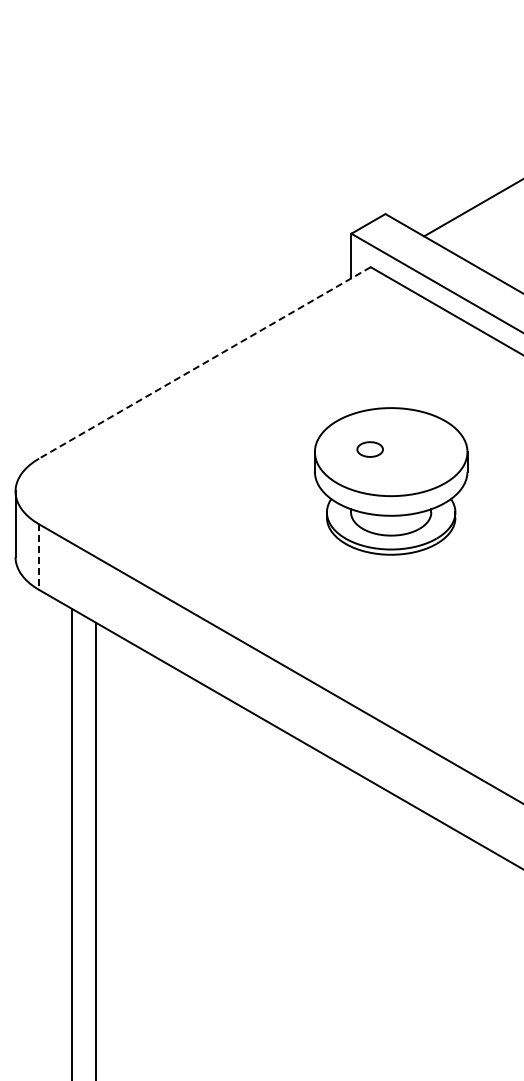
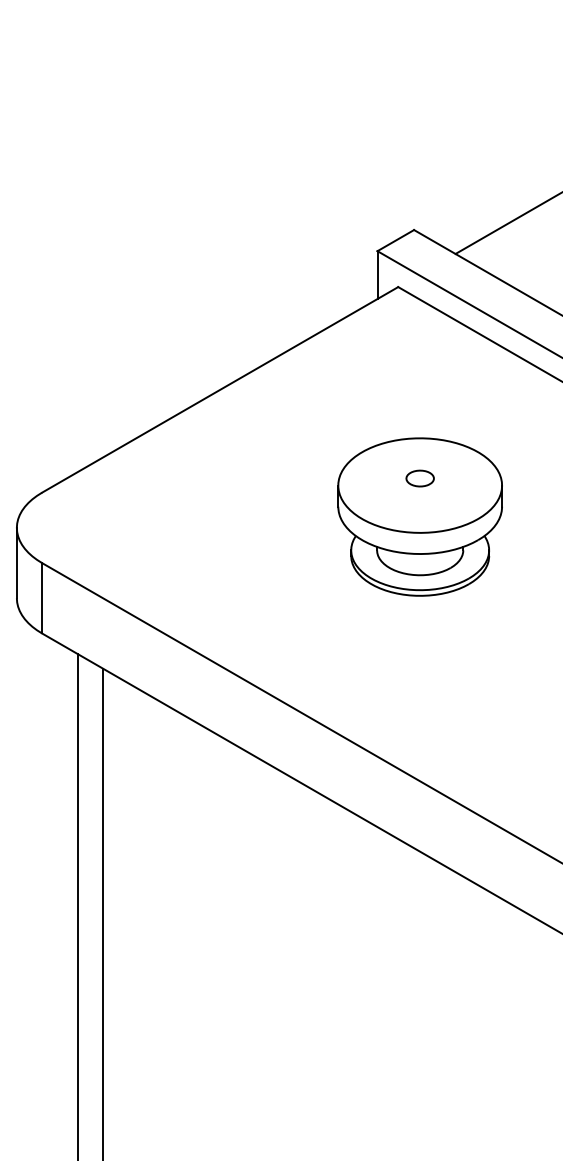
line: (204, 362) -> (219, 389), dashed -> solid
part: (369, 449) -> (419, 478), moved
line: (39, 557) -> (42, 598), dashed -> solid

